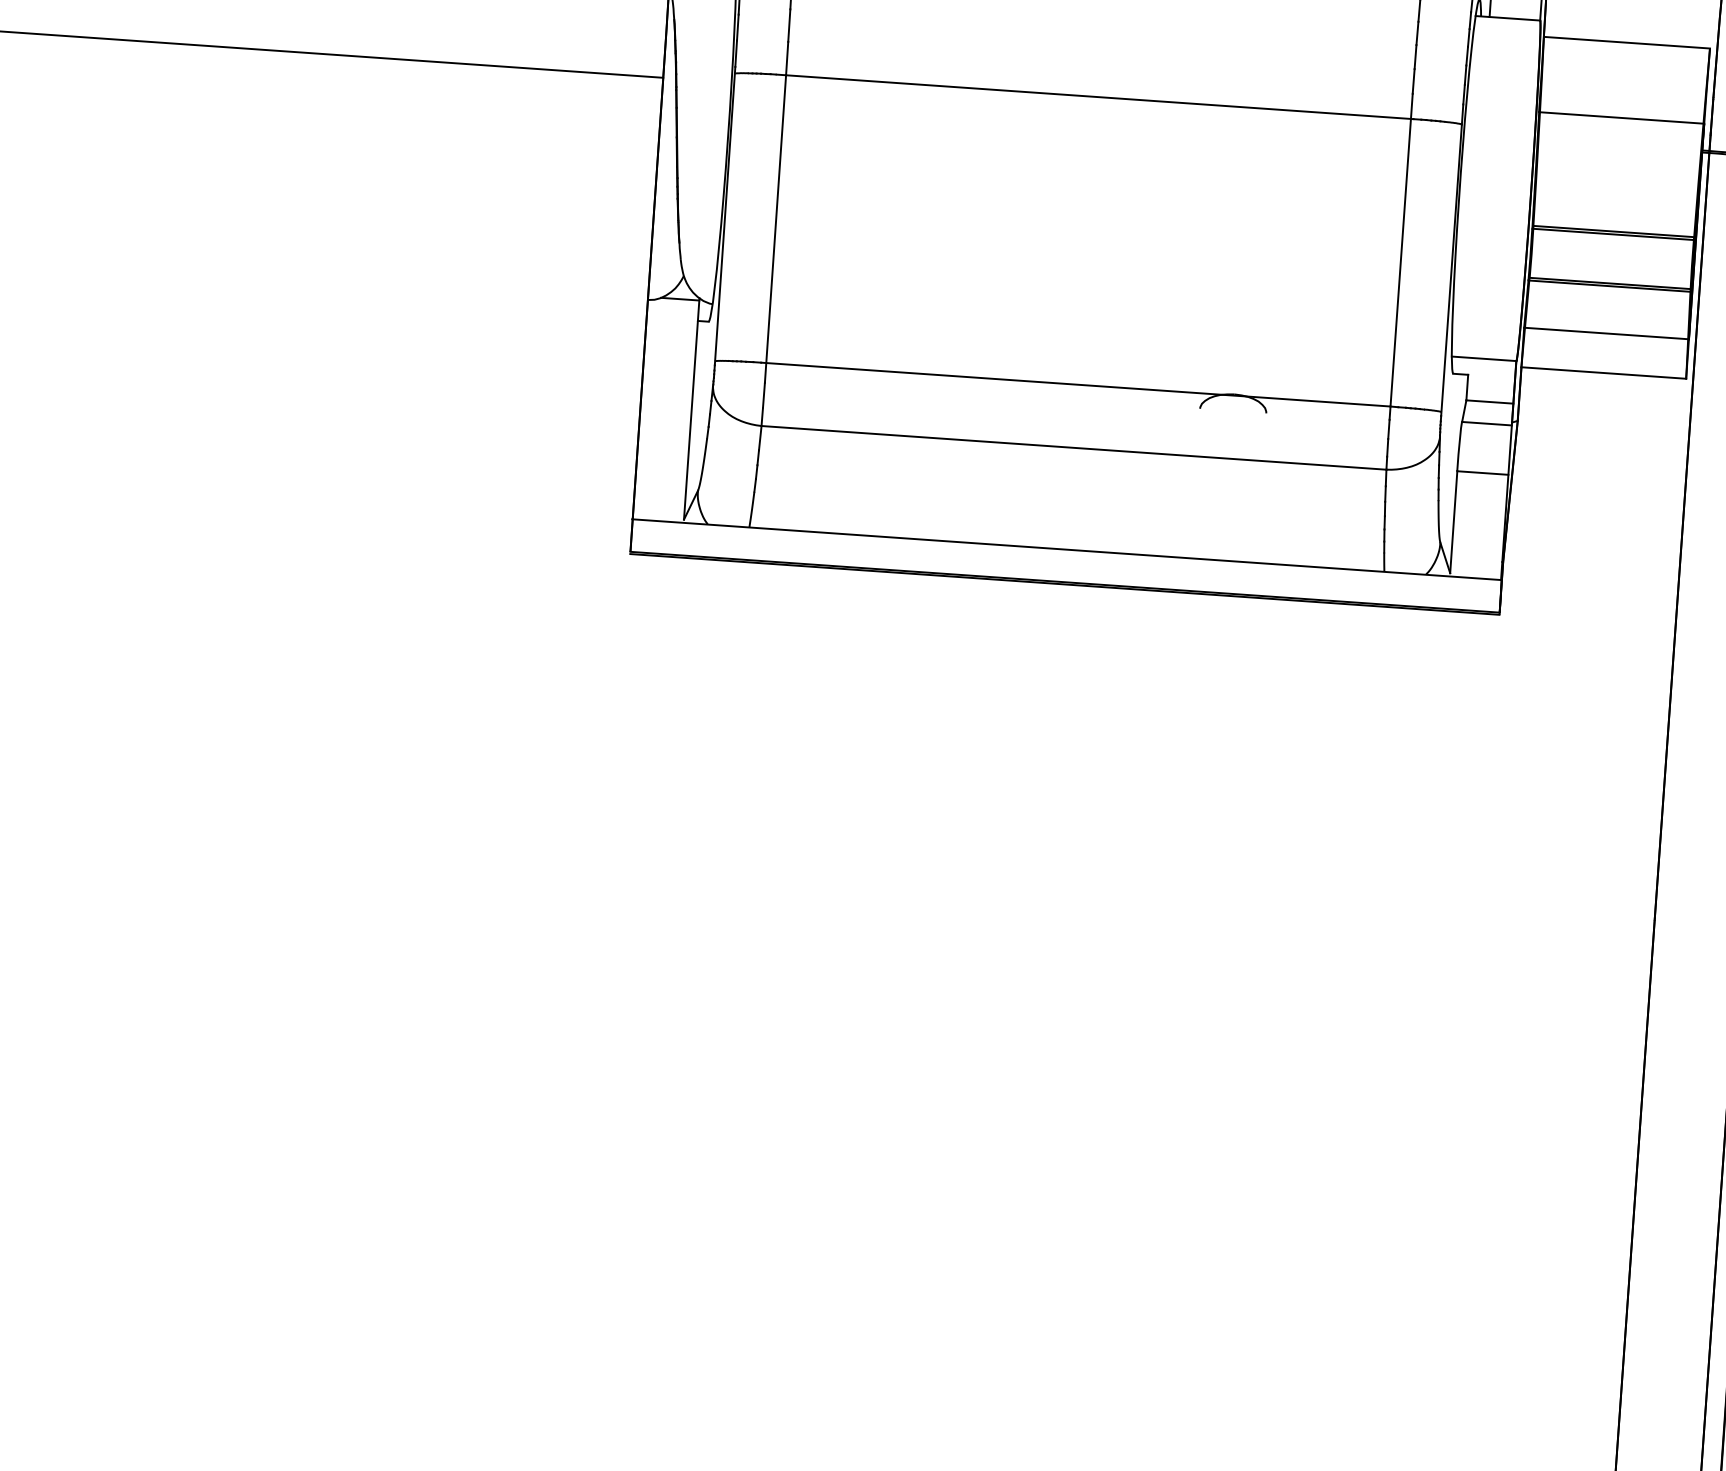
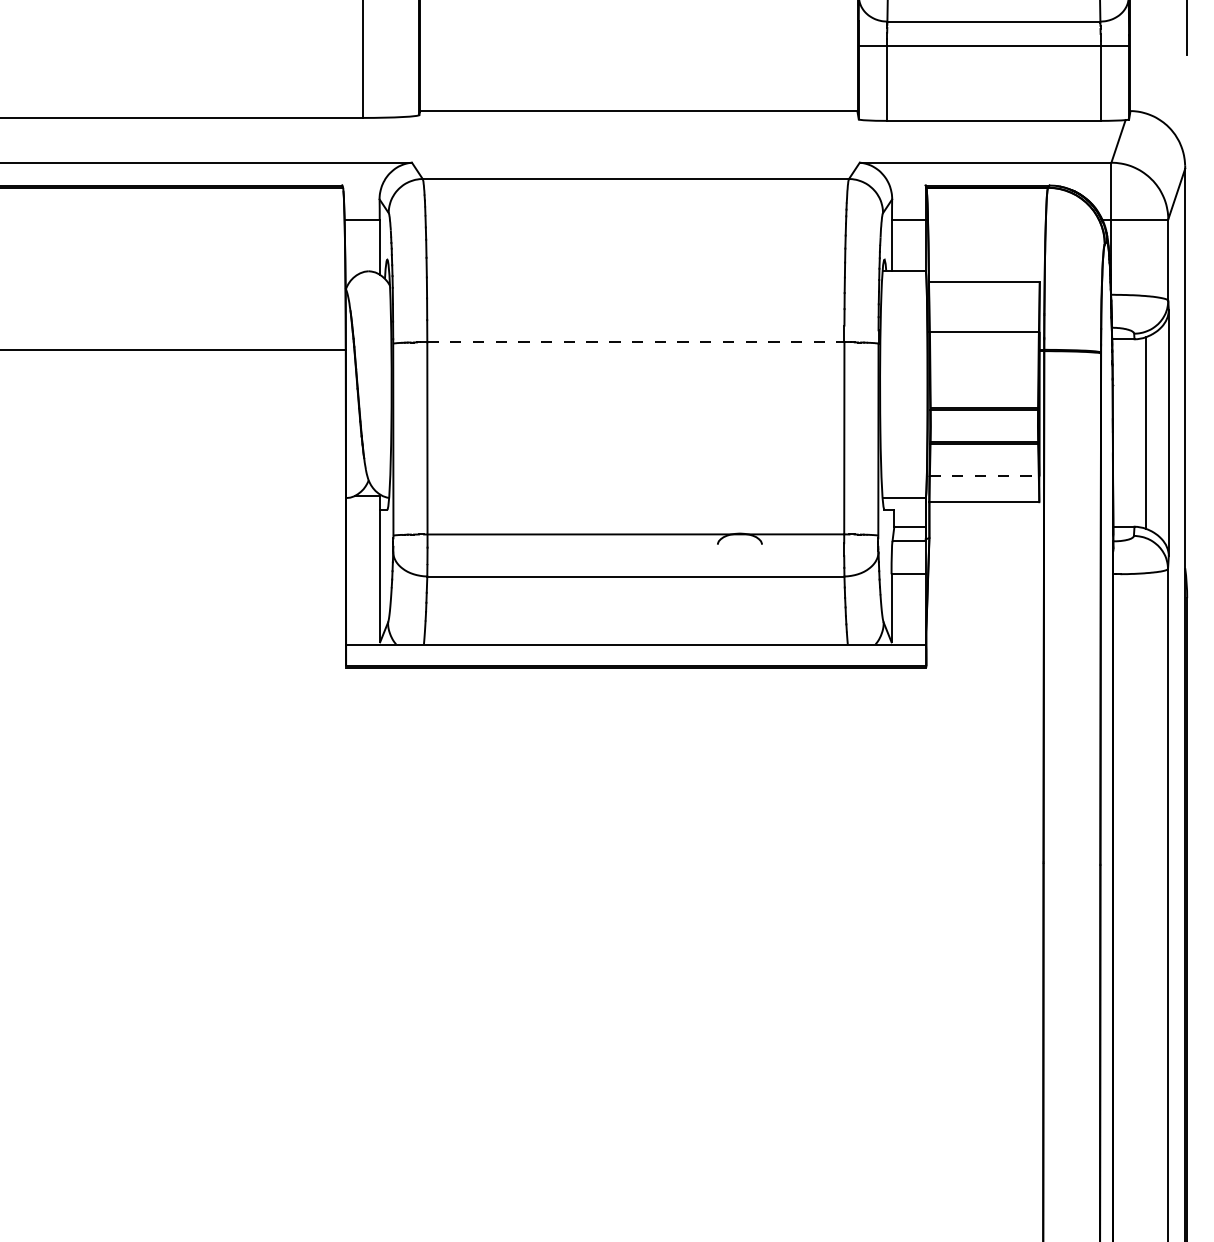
line: (1100, 97) -> (637, 342), solid -> dashed
line: (1606, 333) -> (984, 475), solid -> dashed

